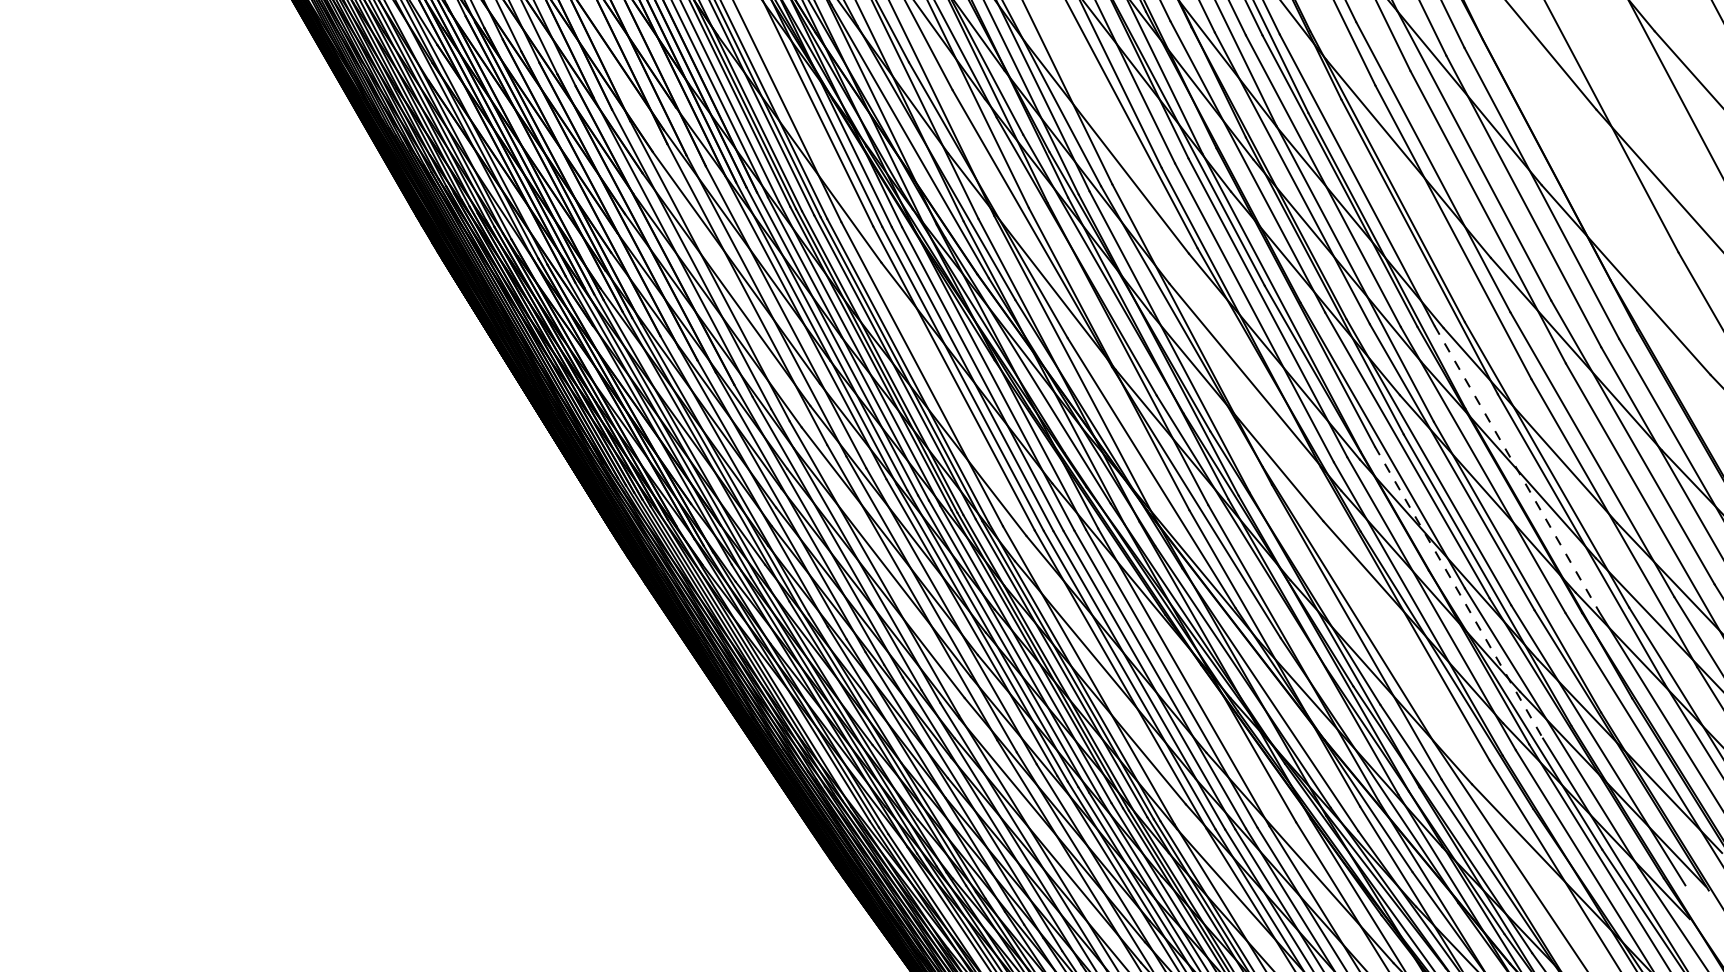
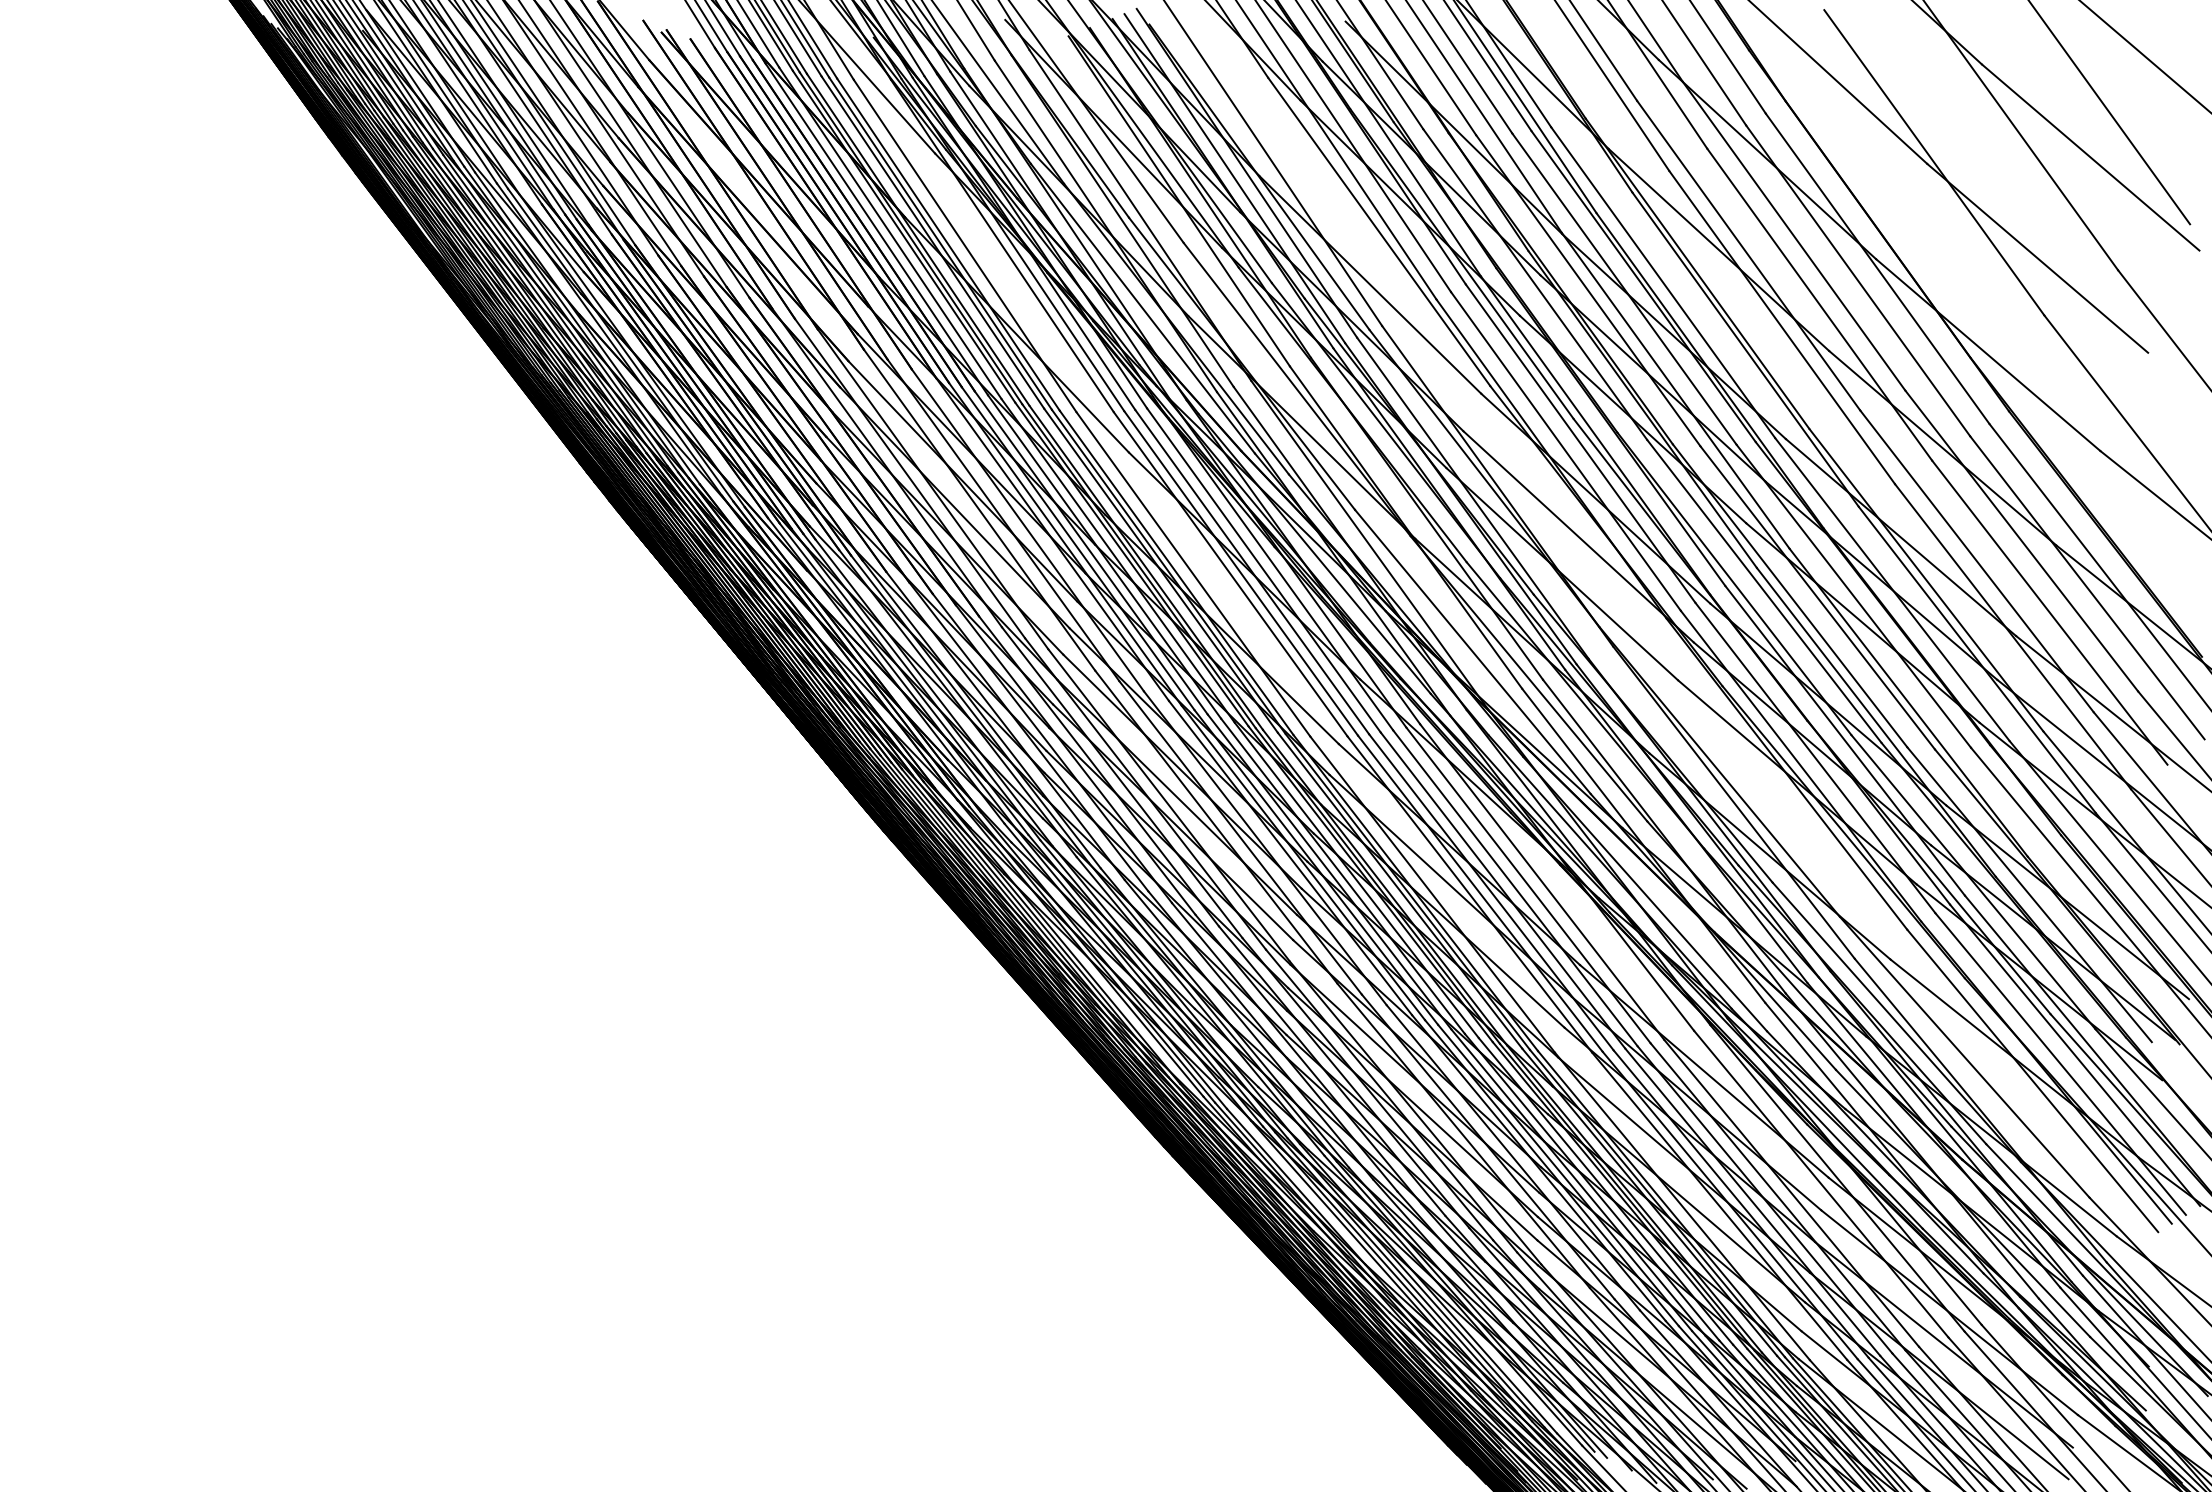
line: (1516, 468) -> (1892, 589), dashed -> solid
line: (1459, 592) -> (1845, 740), dashed -> solid

